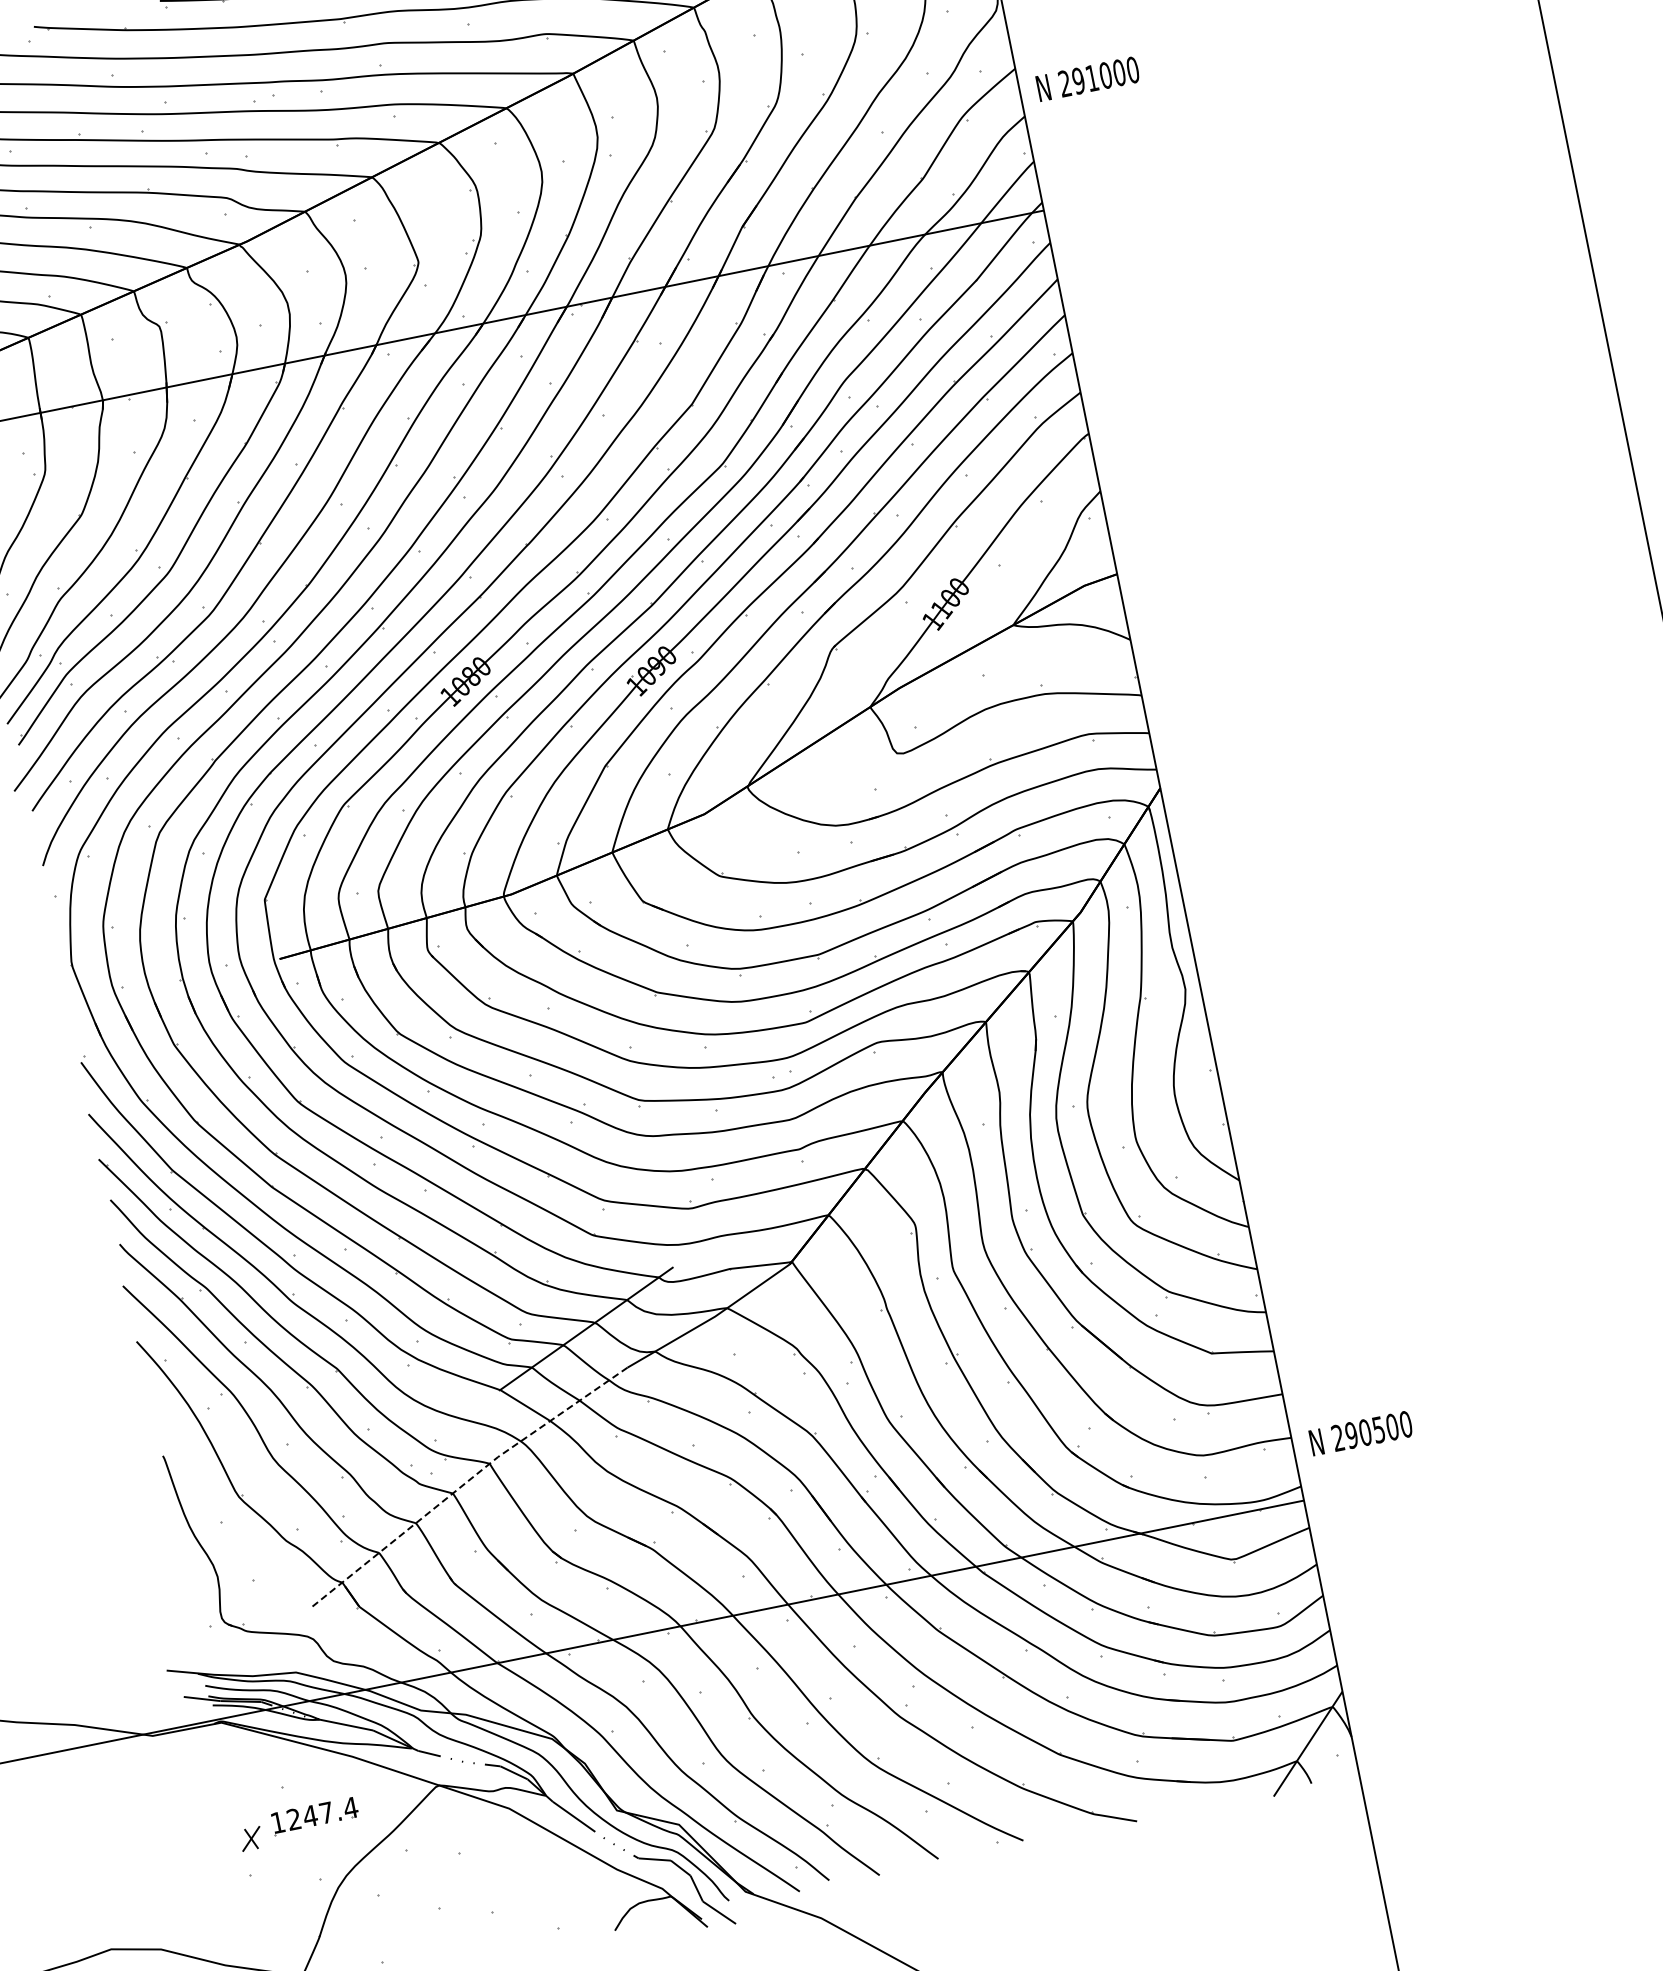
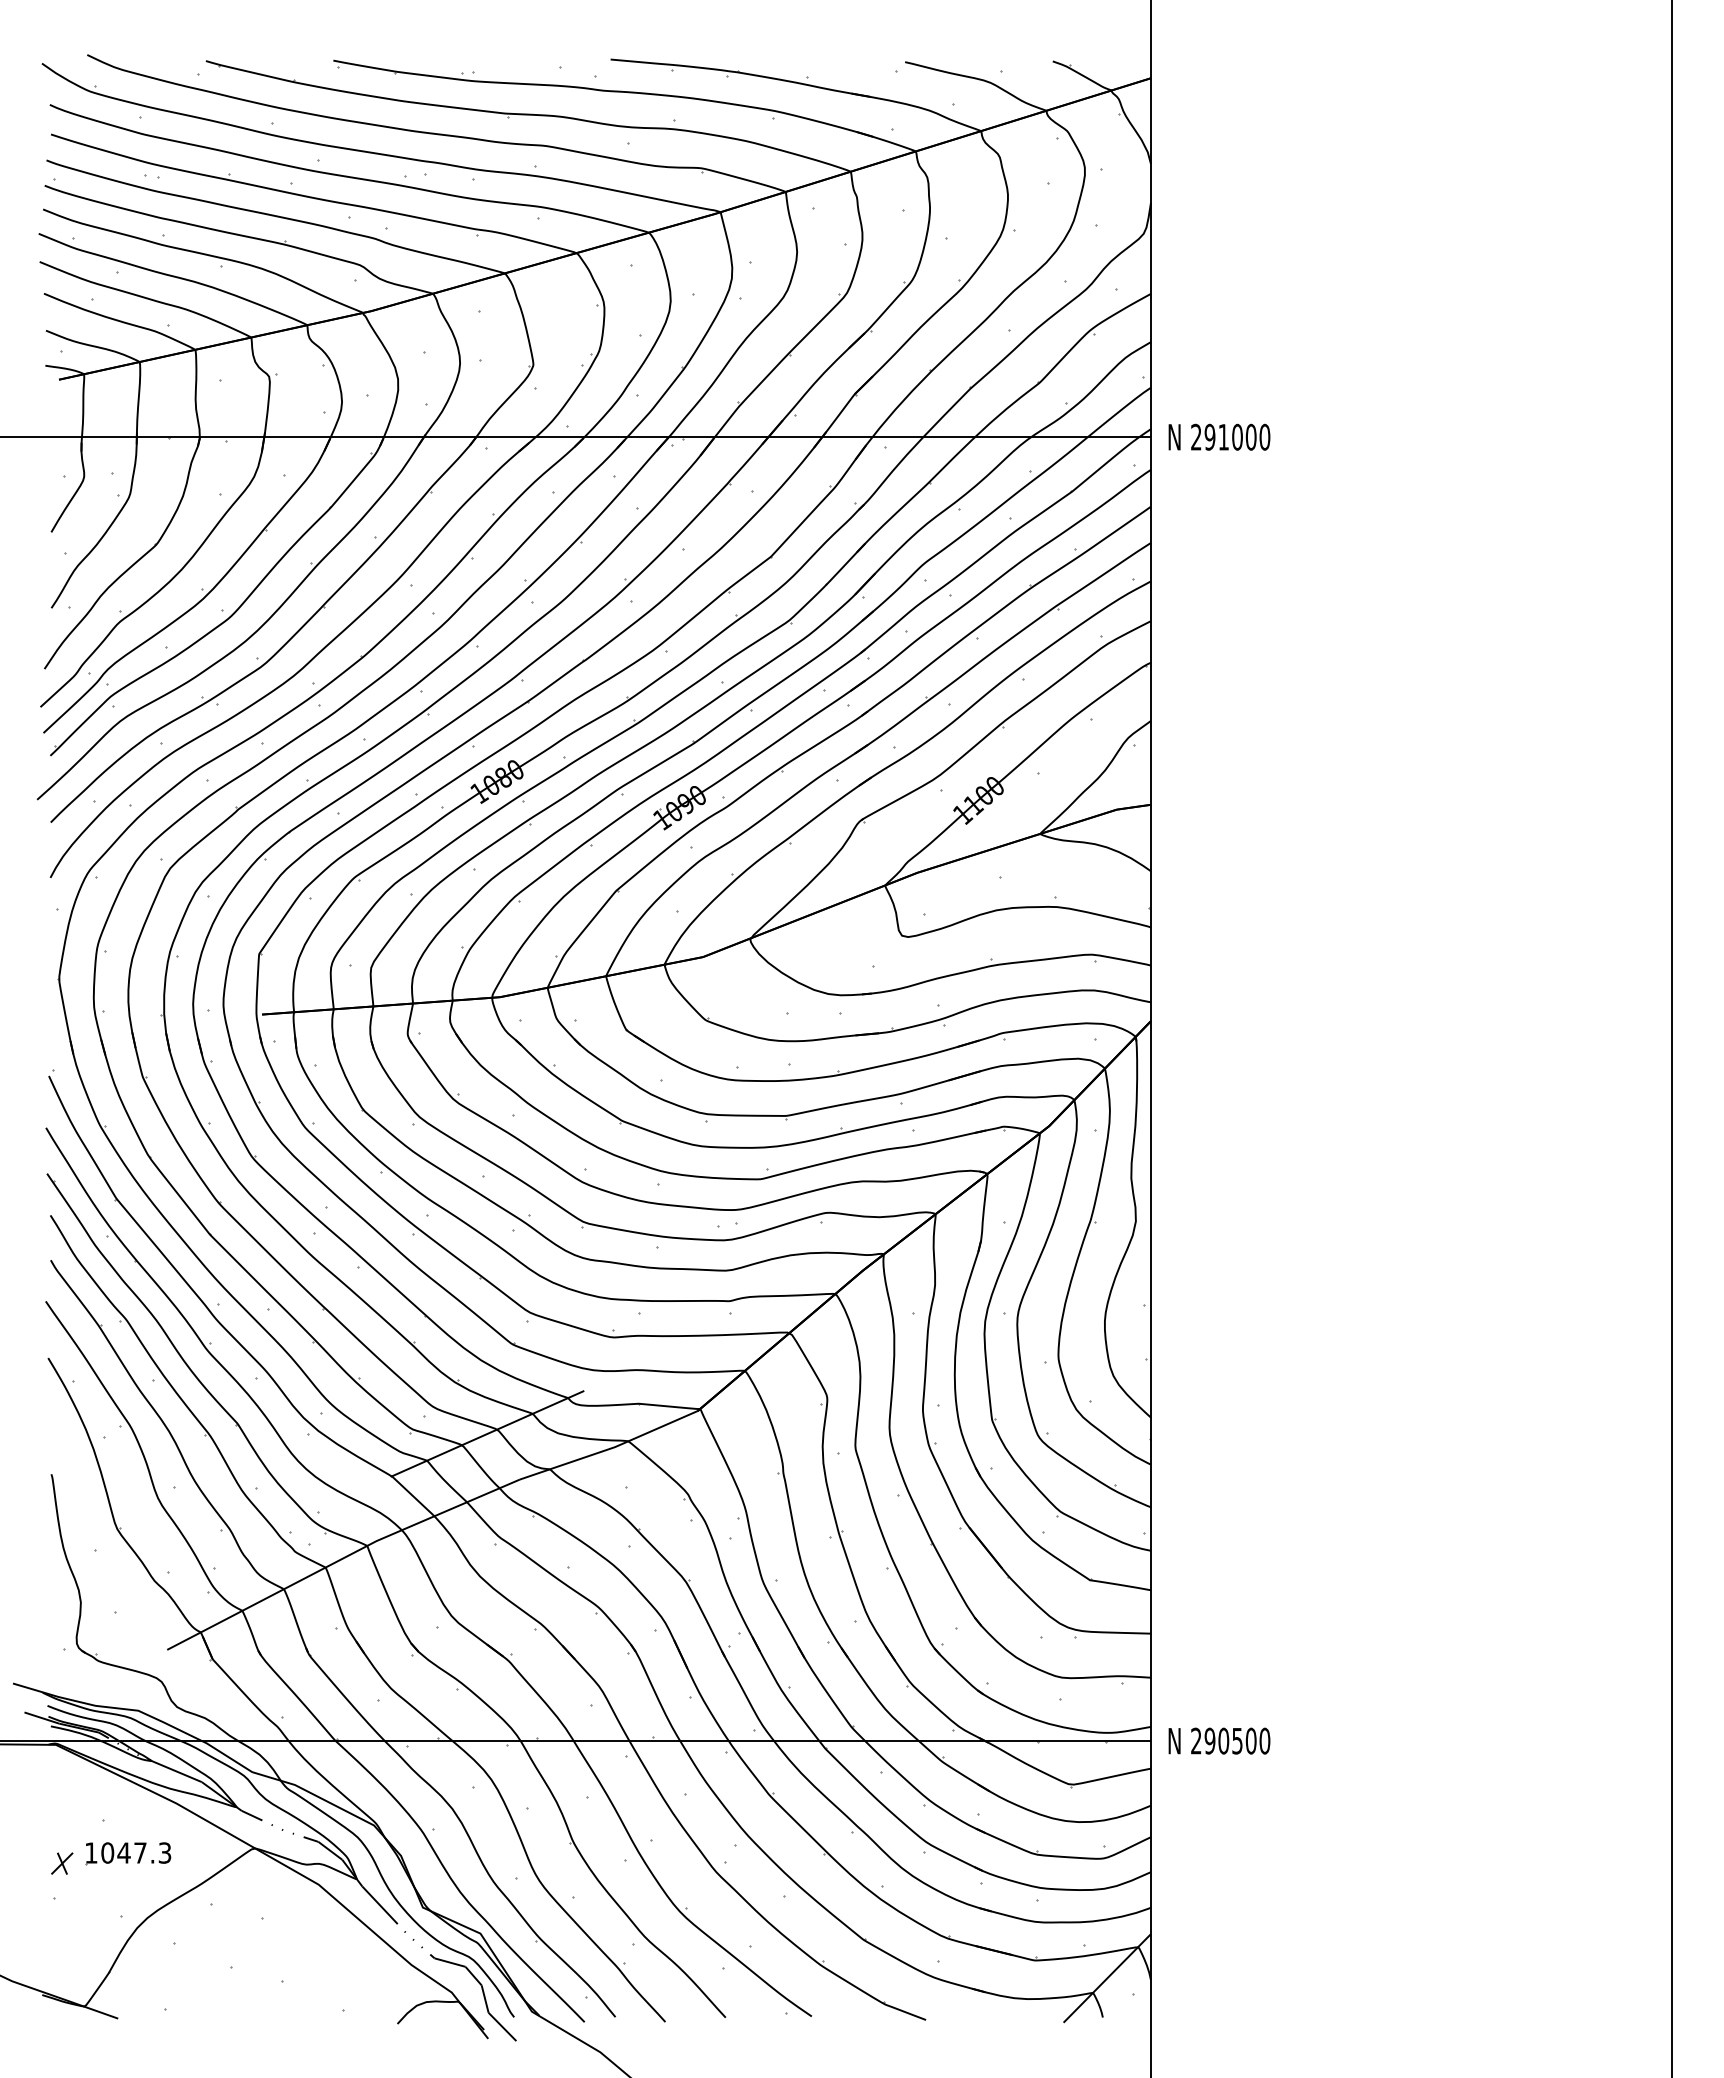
text: (1087, 78) -> (1219, 436), moved
text: (1360, 1432) -> (1219, 1740), moved
line: (466, 1482) -> (341, 1559), dashed -> solid
text: (322, 1813) -> (136, 1852), 1247.4 -> 1047.3

